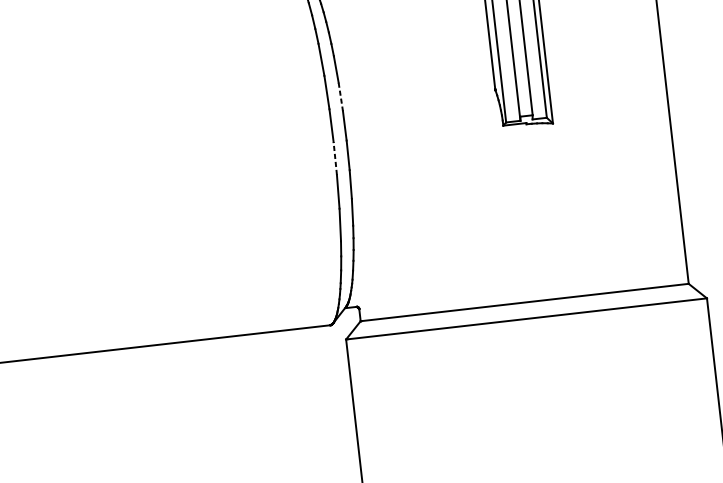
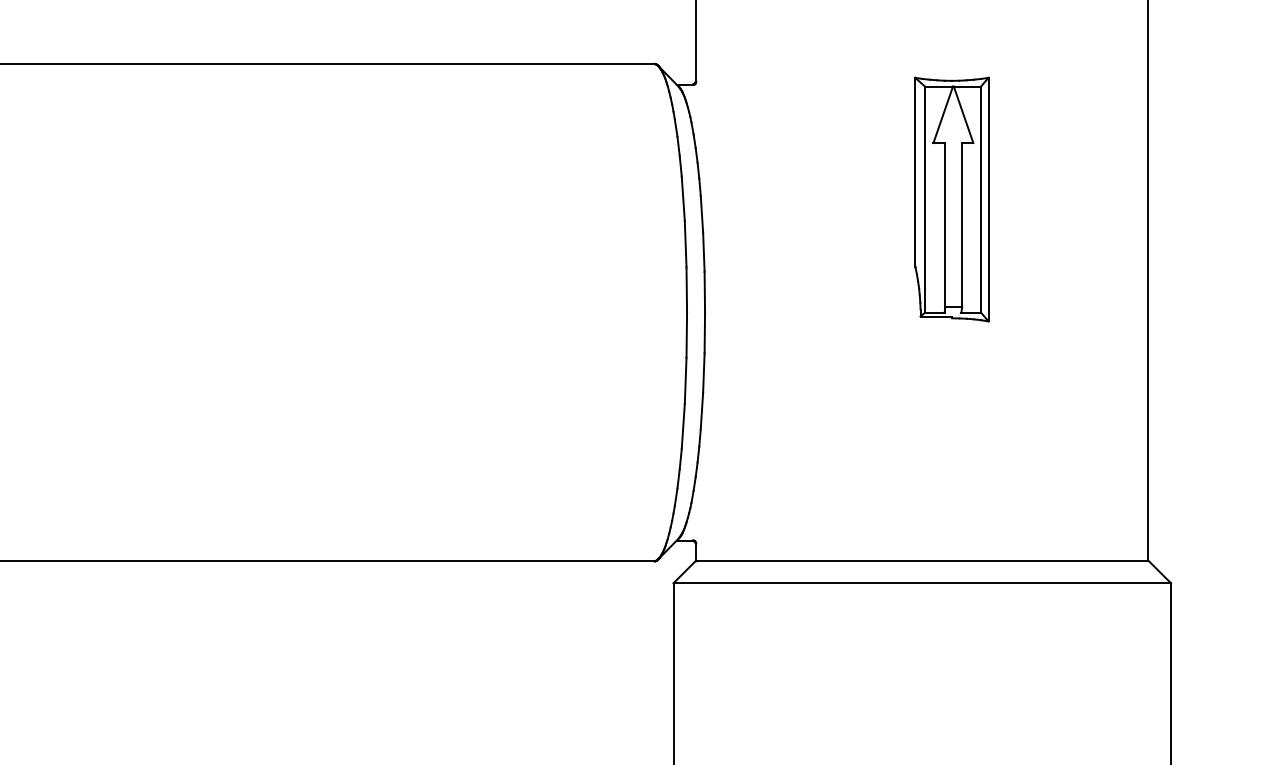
line: (340, 97) -> (703, 252), dashed -> solid
line: (335, 158) -> (686, 335), dashed -> solid

